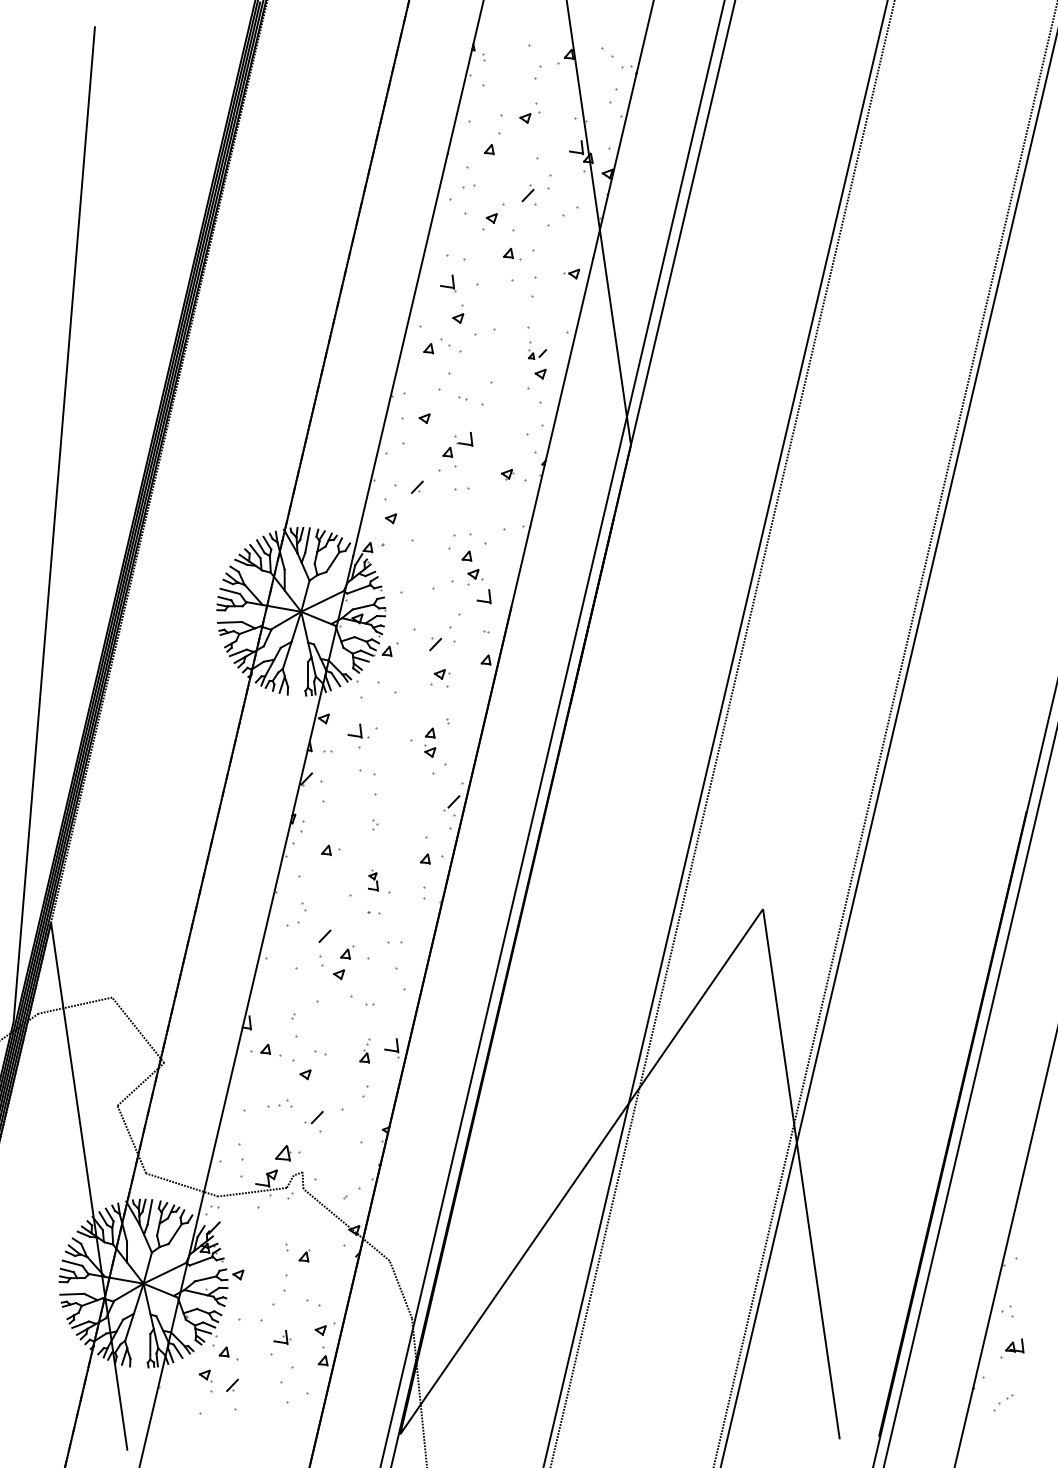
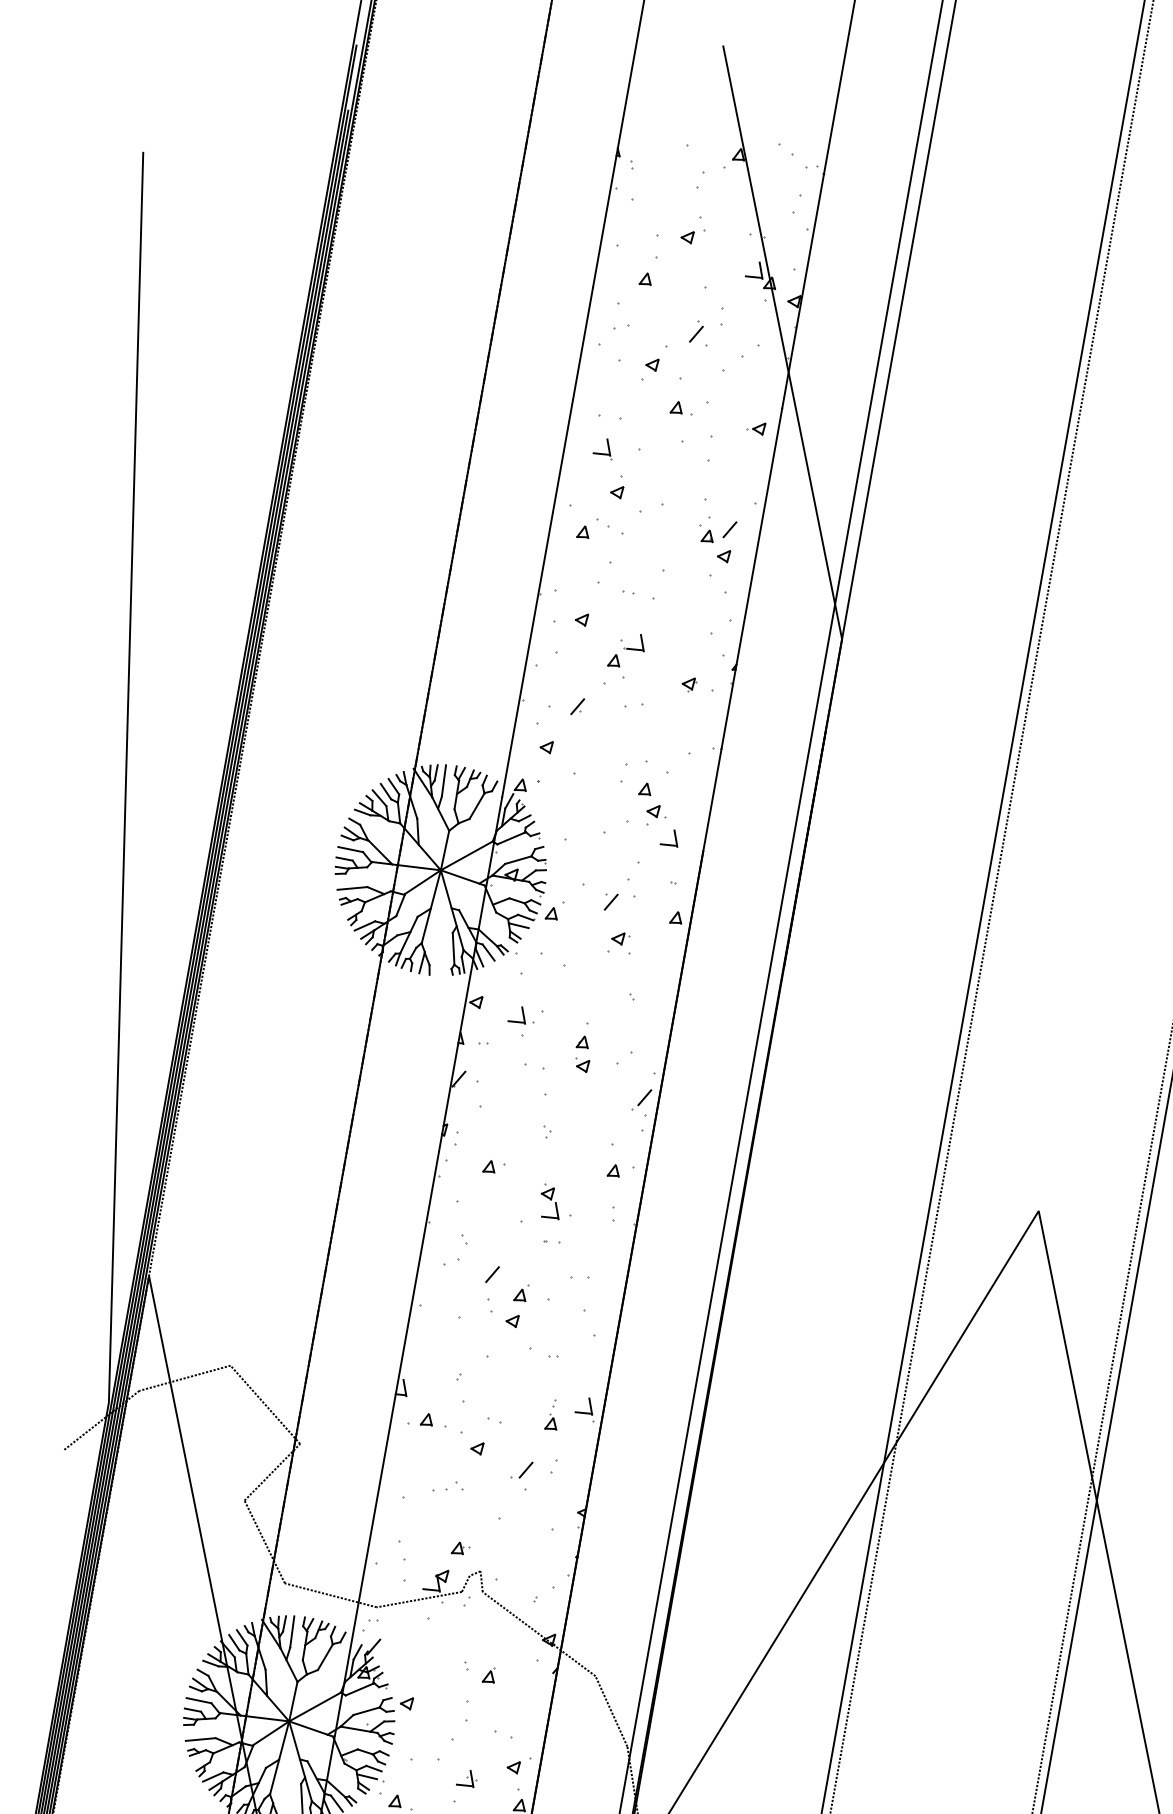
part: (537, 354) -> (718, 532), size x1.67
part: (430, 742) -> (582, 1054), moved
part: (373, 880) -> (549, 1201), size x1.43
part: (313, 1117) -> (521, 1470), moved
part: (287, 1152) -> (460, 1547), size x0.62

